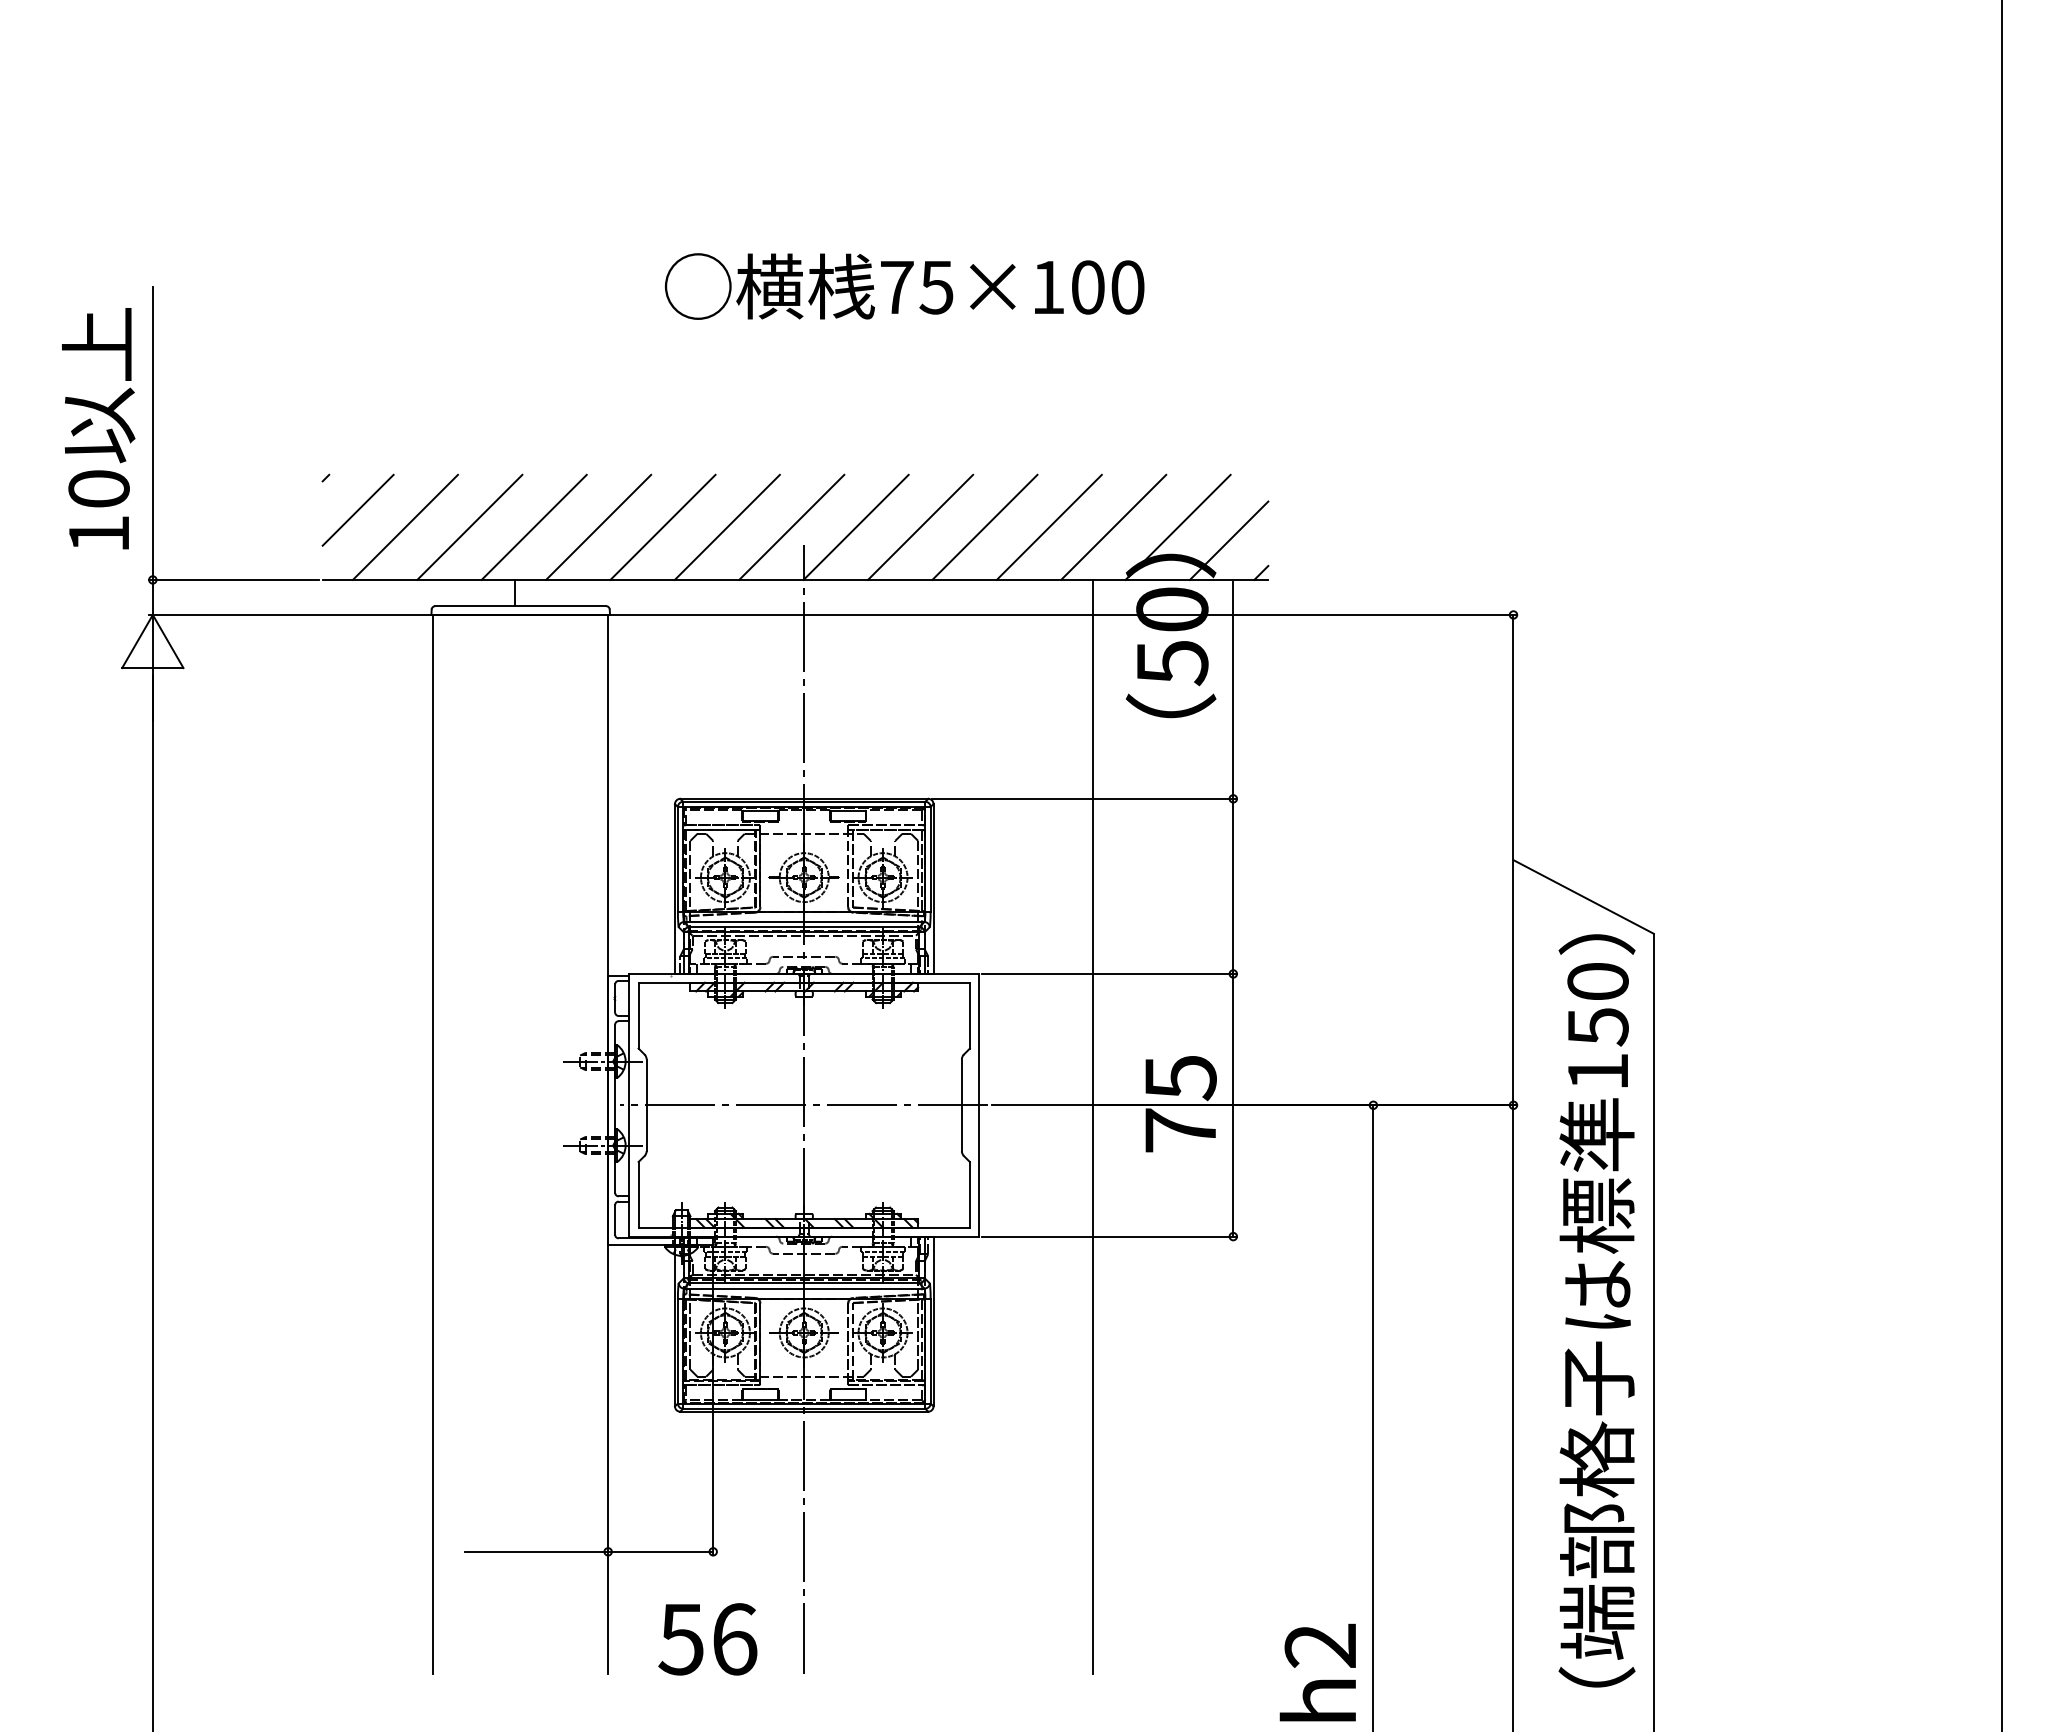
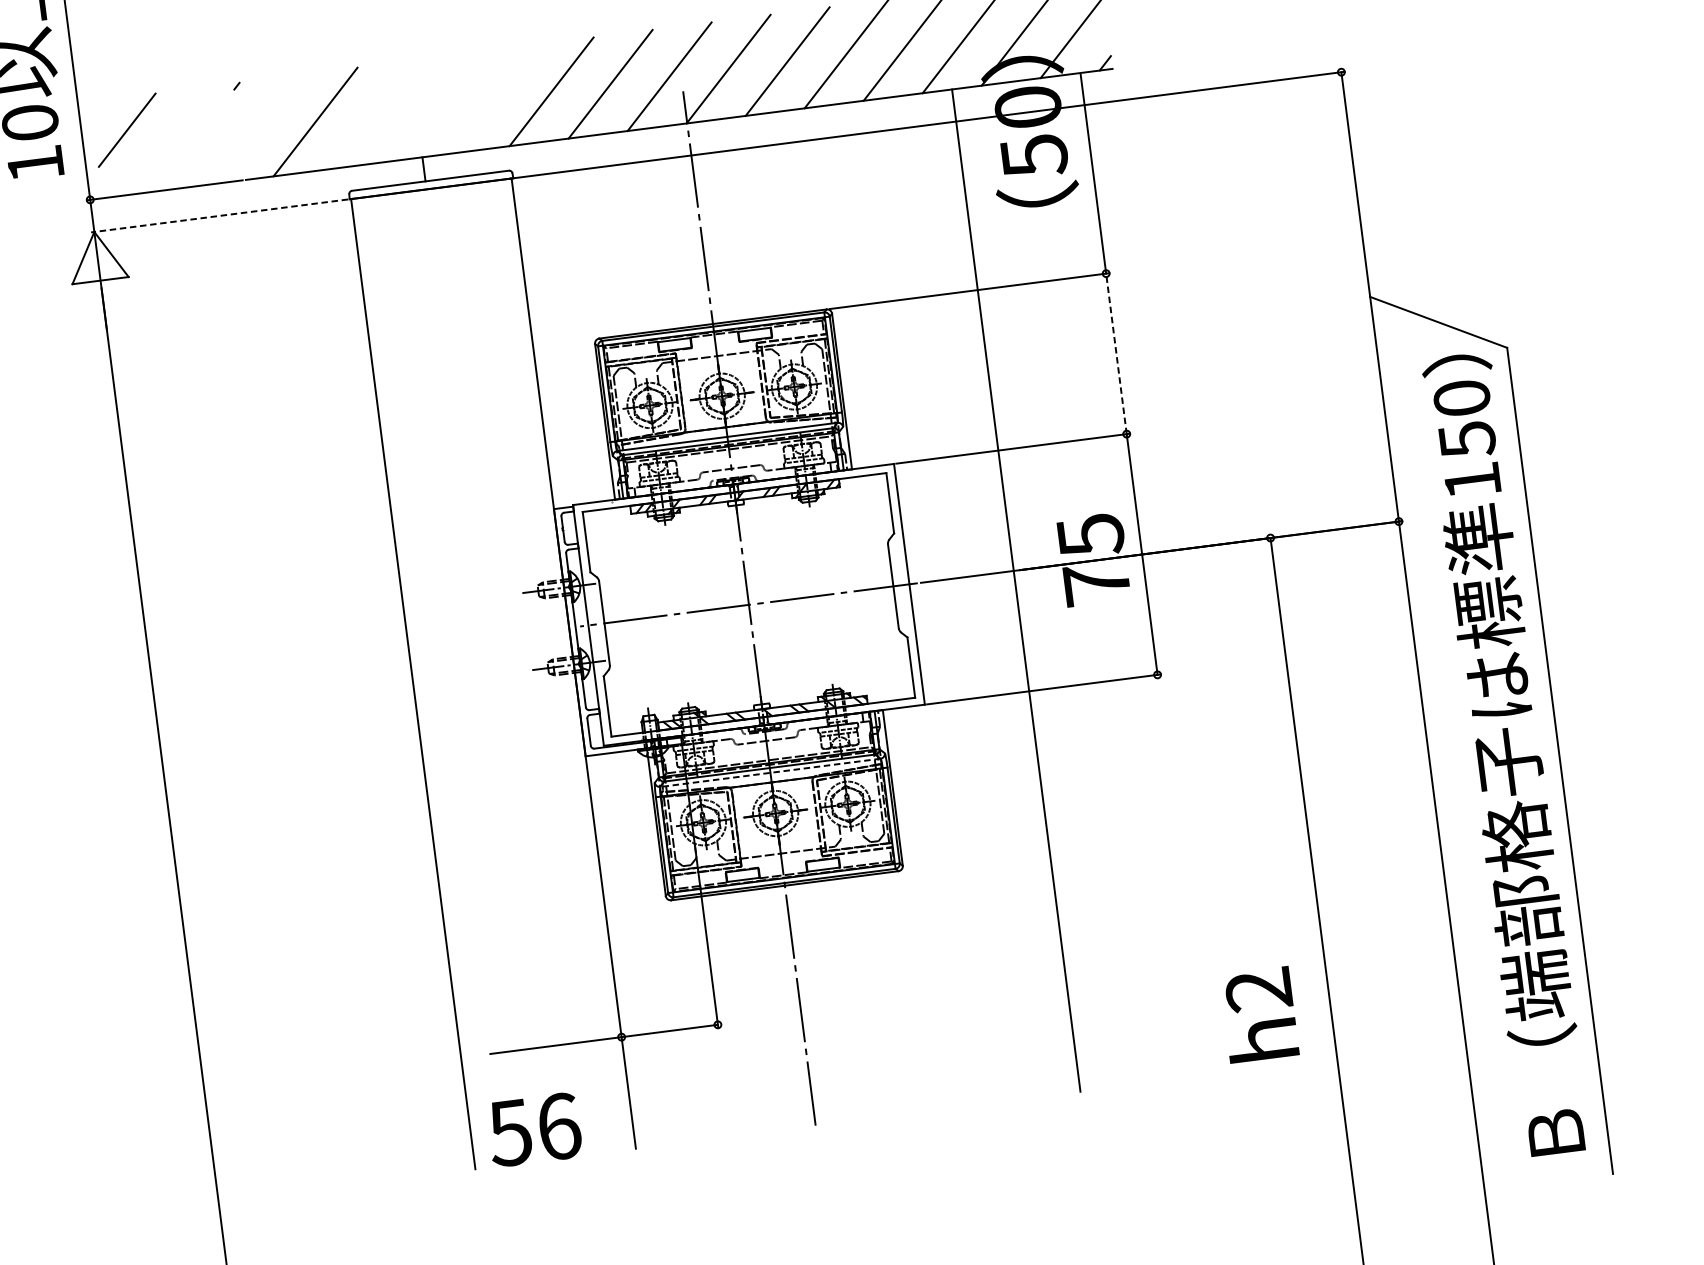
line: (357, 509) -> (126, 129), moved
line: (469, 526) -> (374, 113), removed
line: (533, 526) -> (432, 106), removed
line: (598, 526) -> (492, 98), removed
line: (289, 614) -> (219, 215), solid -> dashed
line: (1233, 886) -> (1116, 353), solid -> dashed
line: (803, 1288) -> (769, 772), solid -> dashed
text: (707, 1639) -> (534, 1130), moved
text: (1317, 1672) -> (1259, 1014), moved

